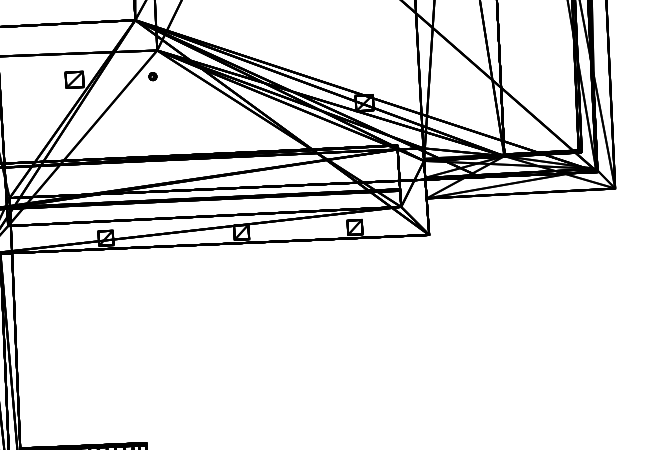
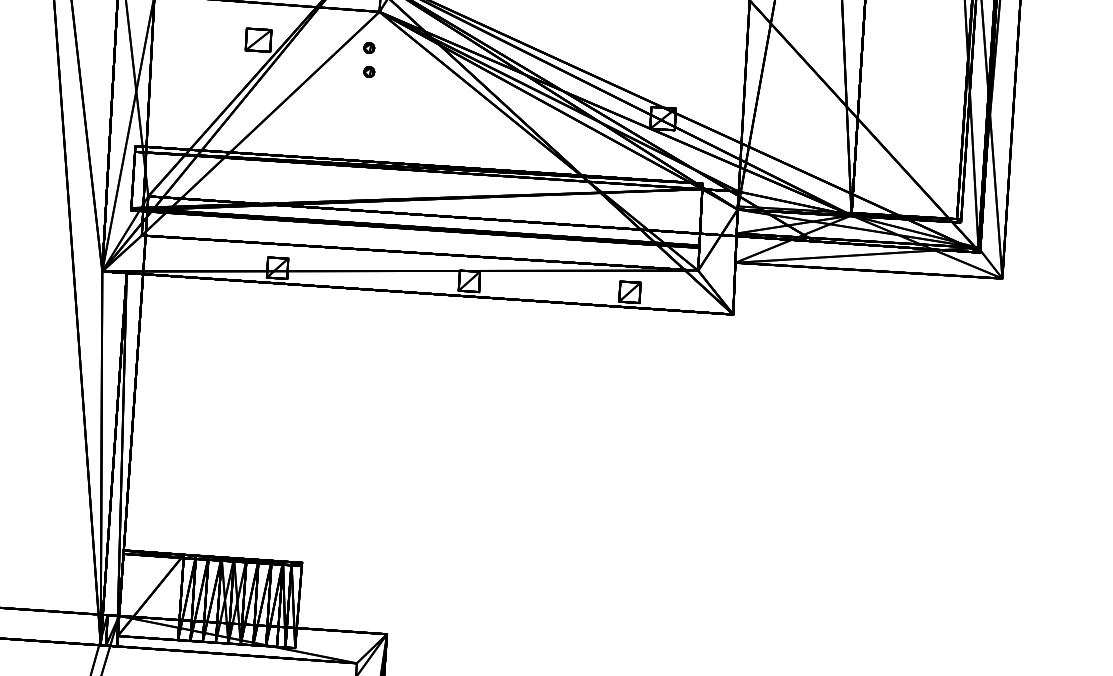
part: (154, 93) -> (369, 71), added

